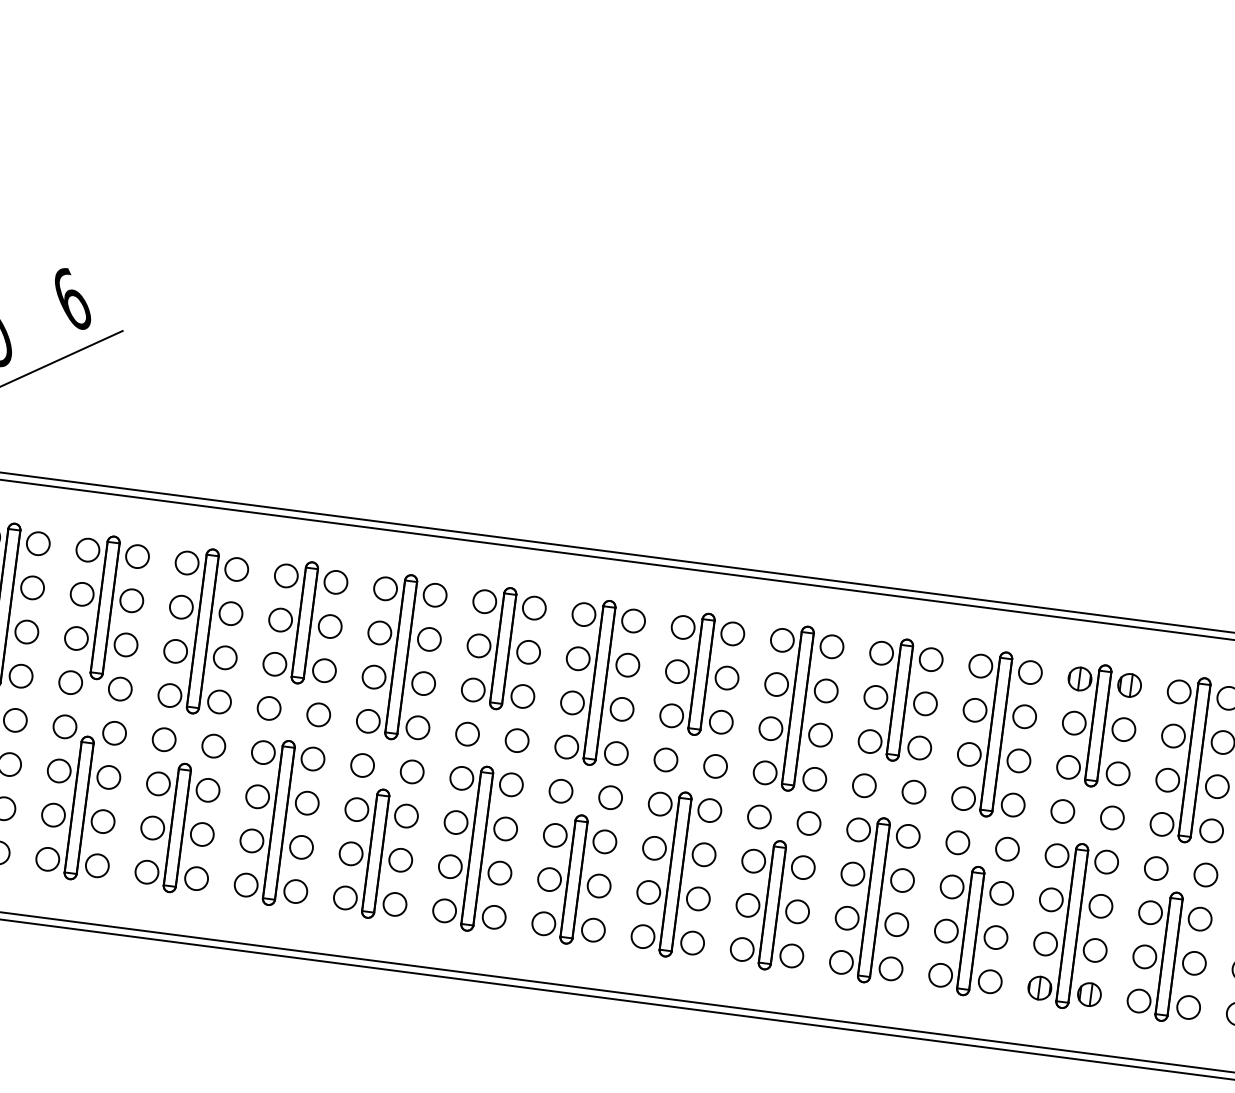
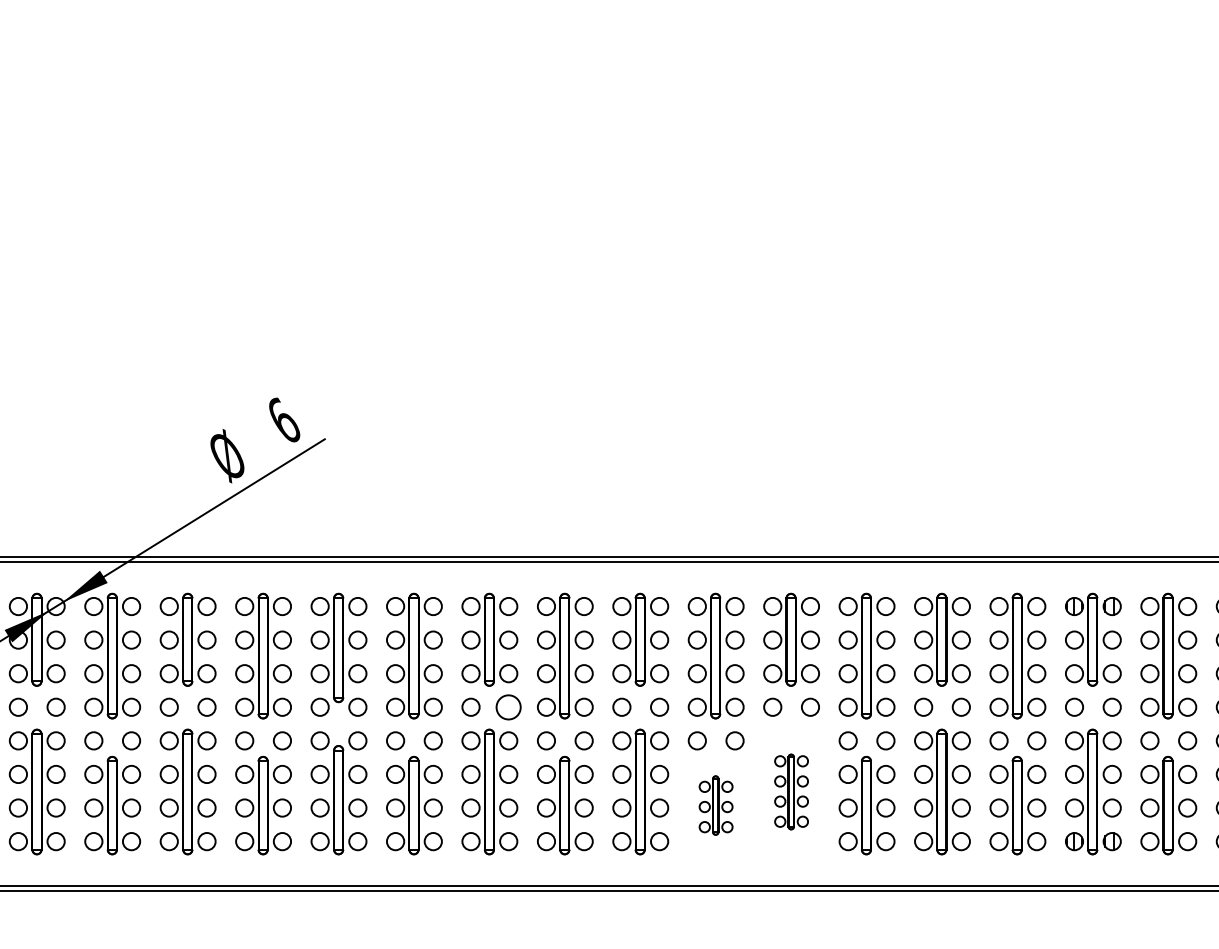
circle: (318, 713) -> (508, 706), size x1.4
part: (676, 873) -> (791, 791), size x0.6
part: (573, 879) -> (715, 805), size x0.6

